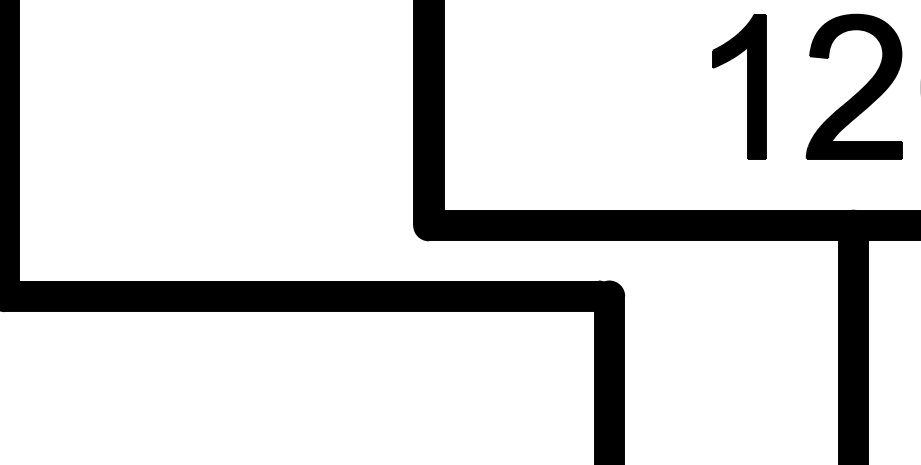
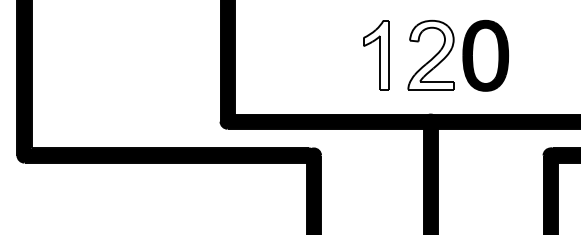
fill: (737, 85) -> (375, 54), removed
fill: (852, 85) -> (430, 54), removed

